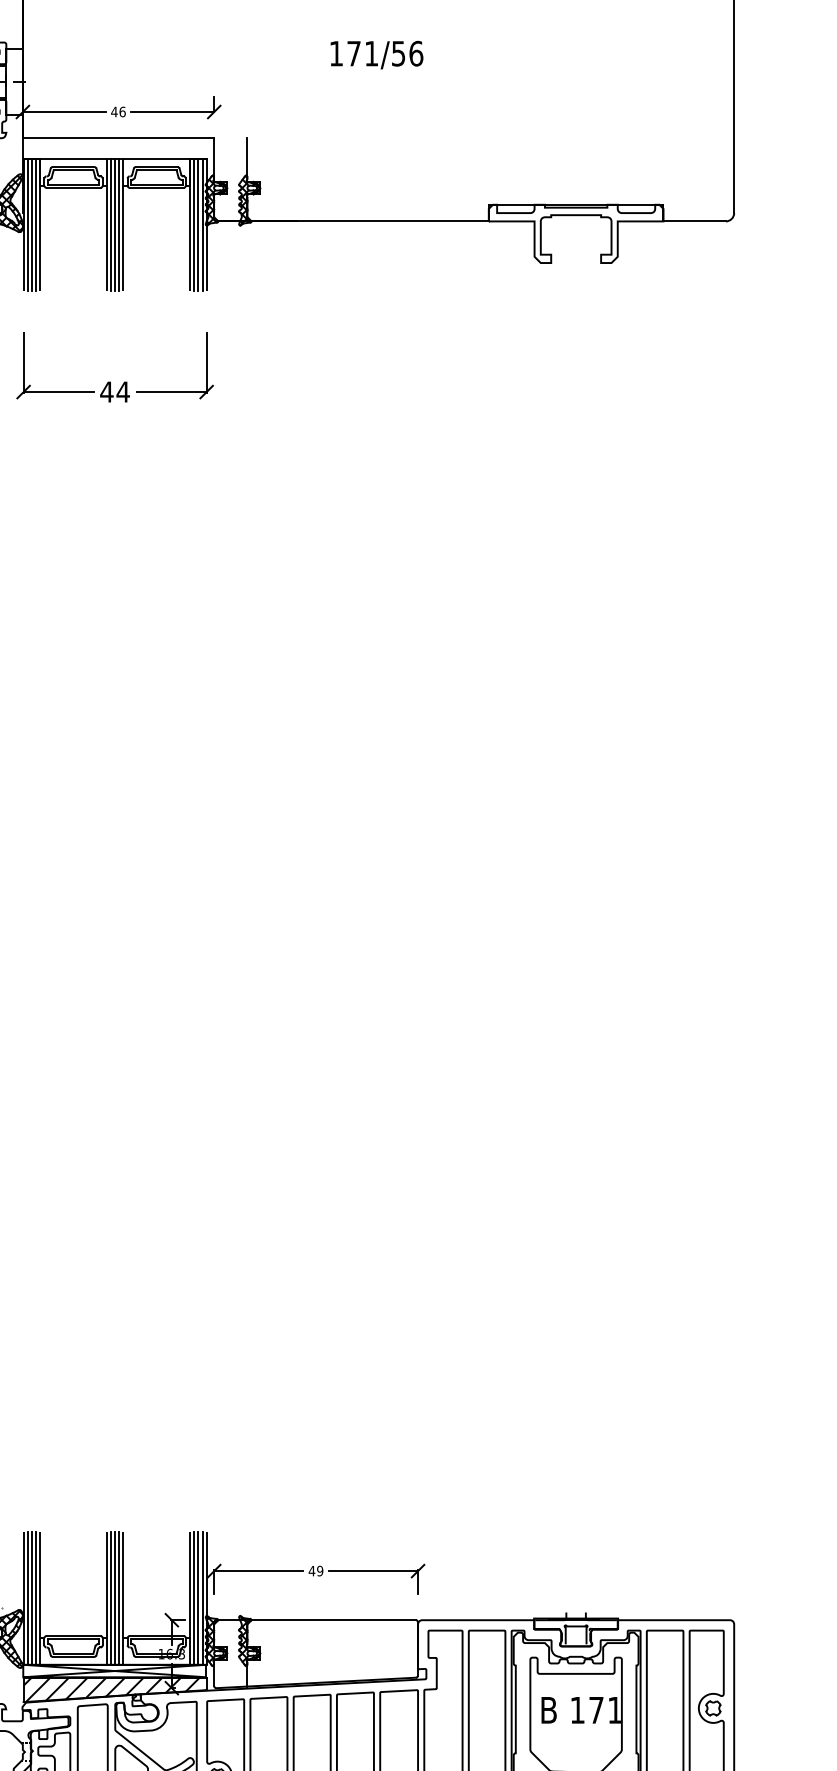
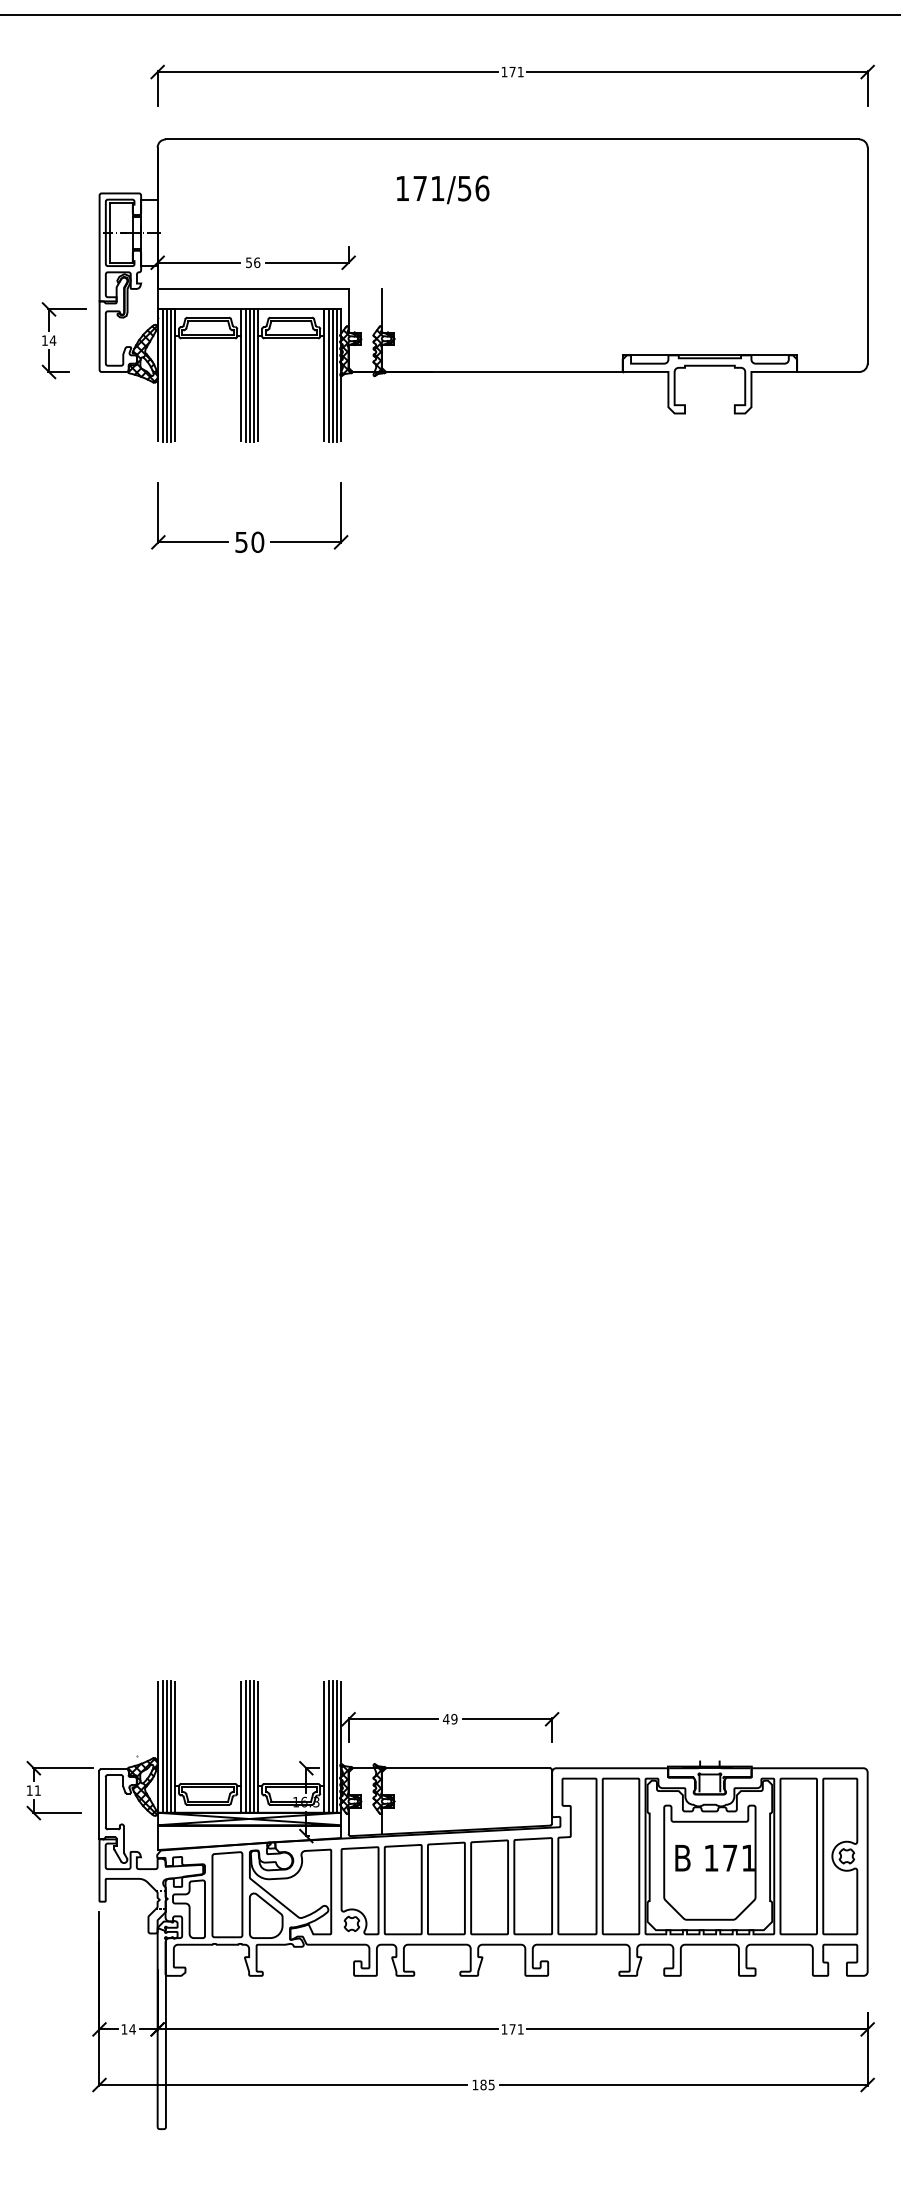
text: (377, 54) -> (443, 189), moved
text: (113, 111) -> (248, 262), 46 -> 56
text: (114, 392) -> (249, 542), 44 -> 50
hatch: (114, 1689) -> (249, 1837), removed

